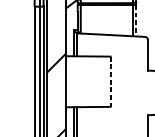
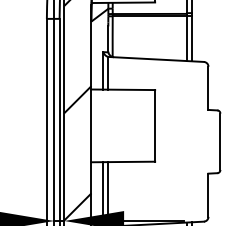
line: (136, 21) -> (191, 39), dashed -> solid
line: (110, 81) -> (155, 125), dashed -> solid

